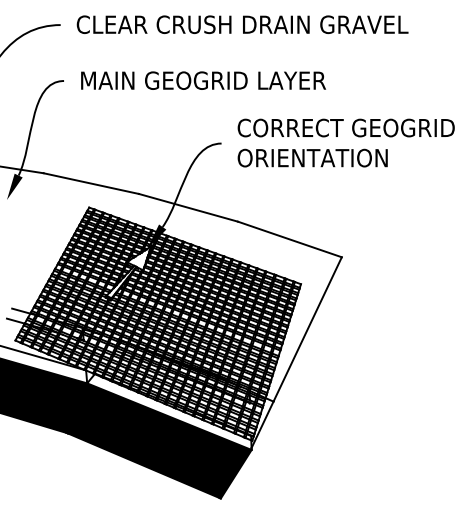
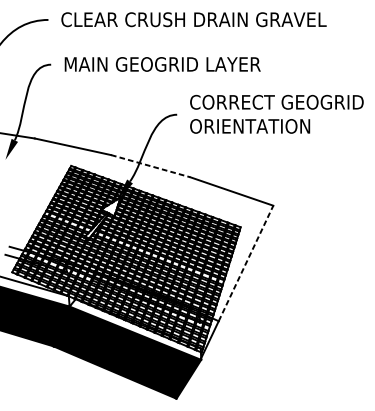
line: (188, 207) -> (150, 165), solid -> dashed
line: (307, 329) -> (245, 263), solid -> dashed

